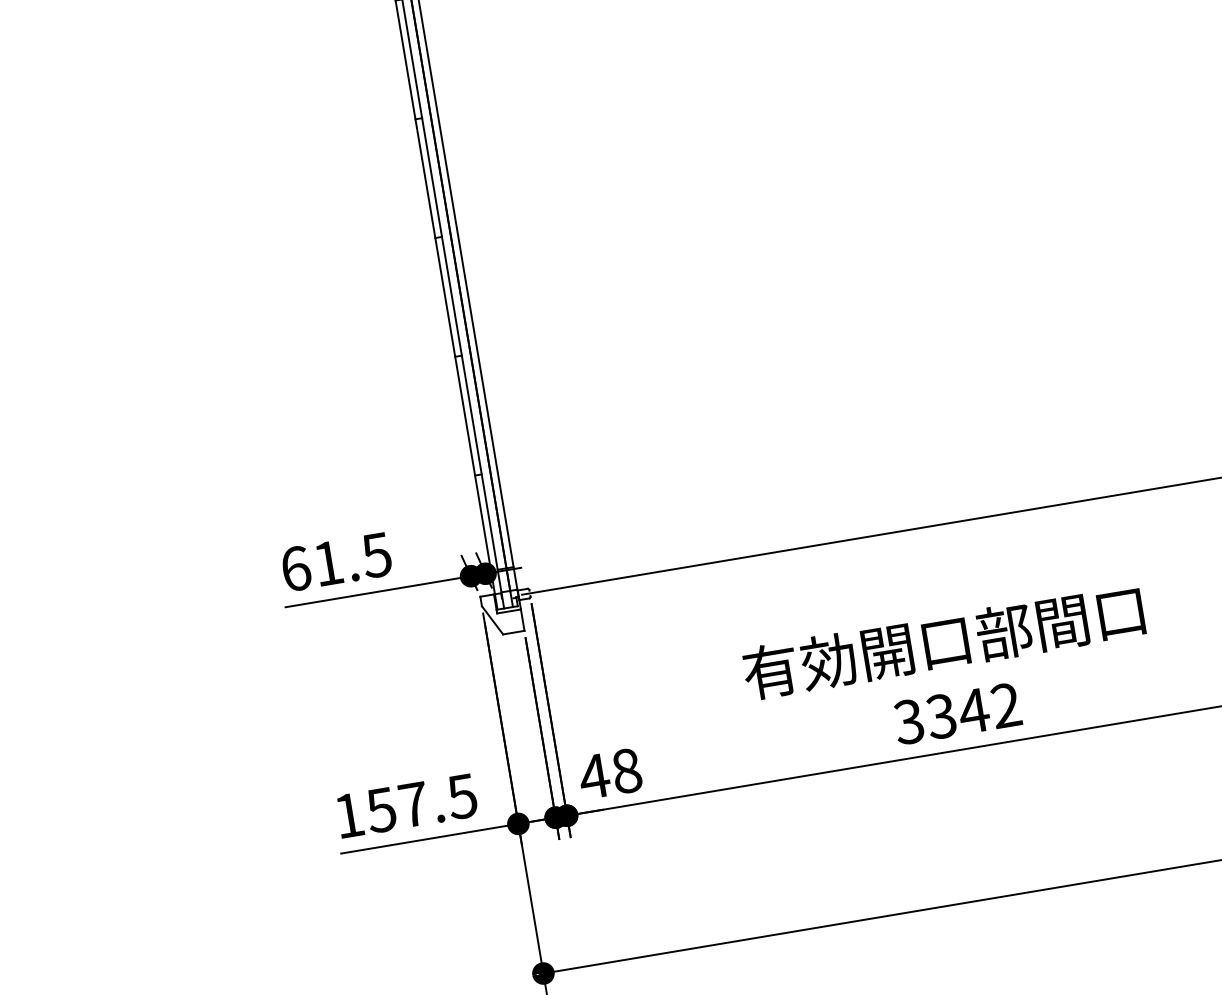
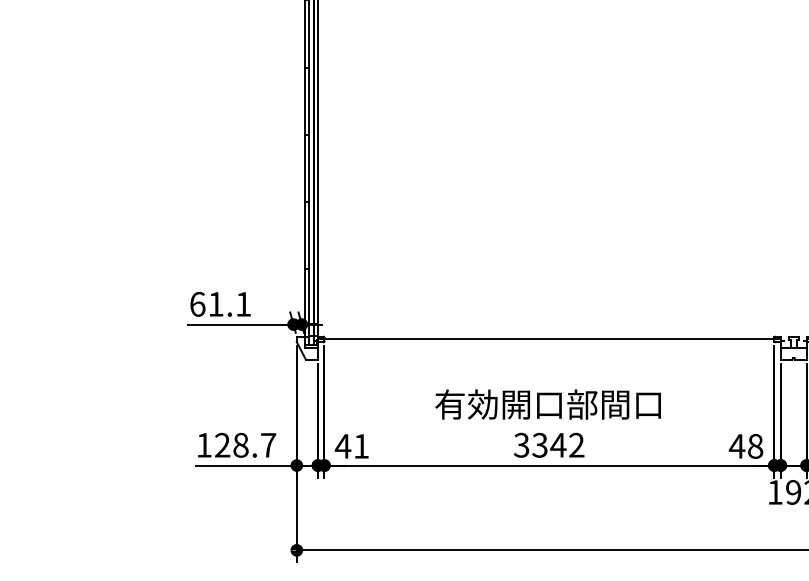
text: (376, 555) -> (243, 304), 61.5 -> 61.1
text: (626, 771) -> (361, 446), 48 -> 41
text: (421, 801) -> (245, 444), 157.5 -> 128.7

